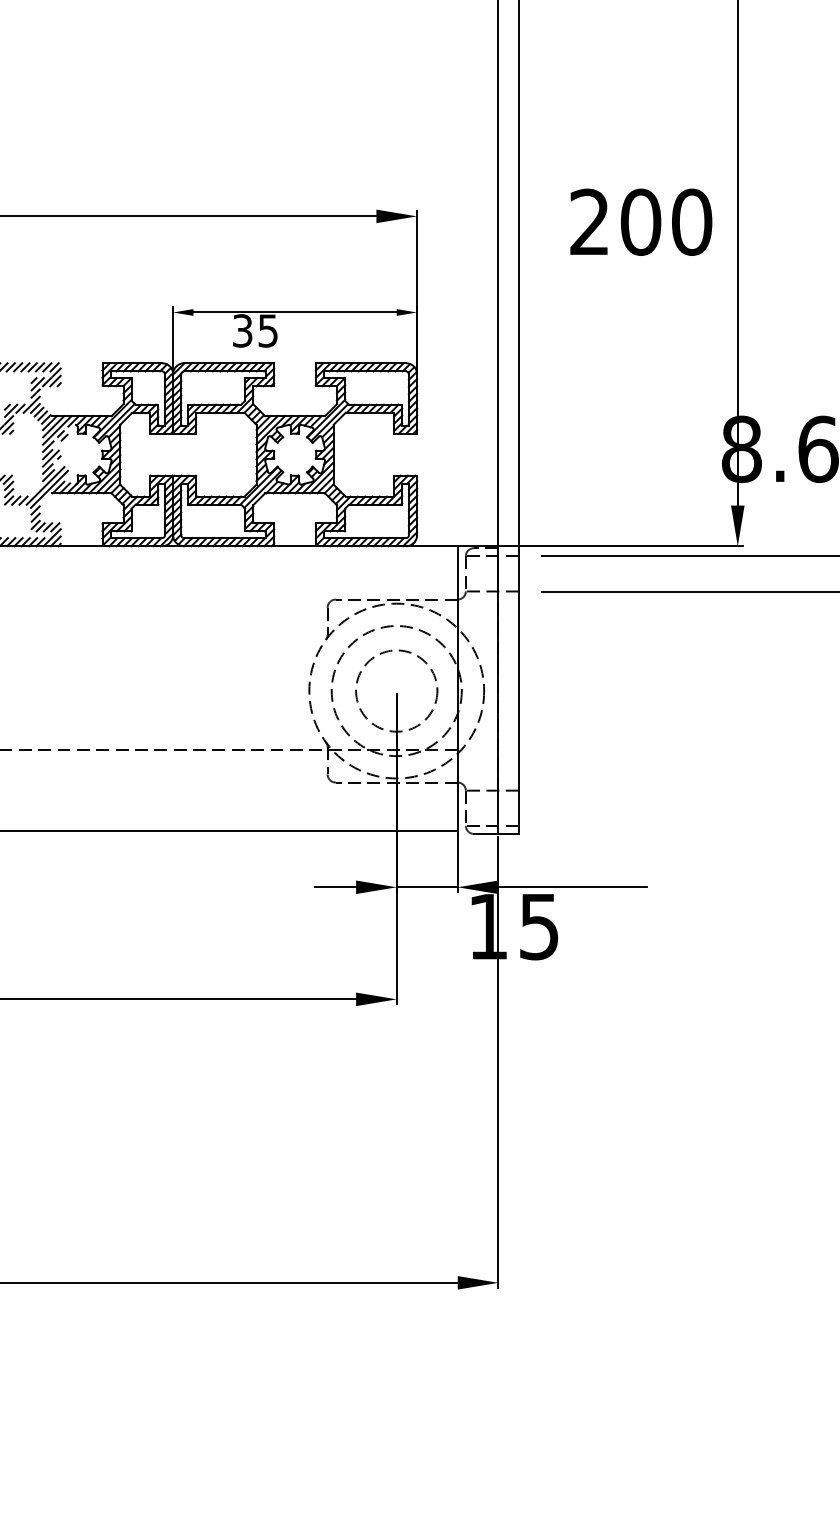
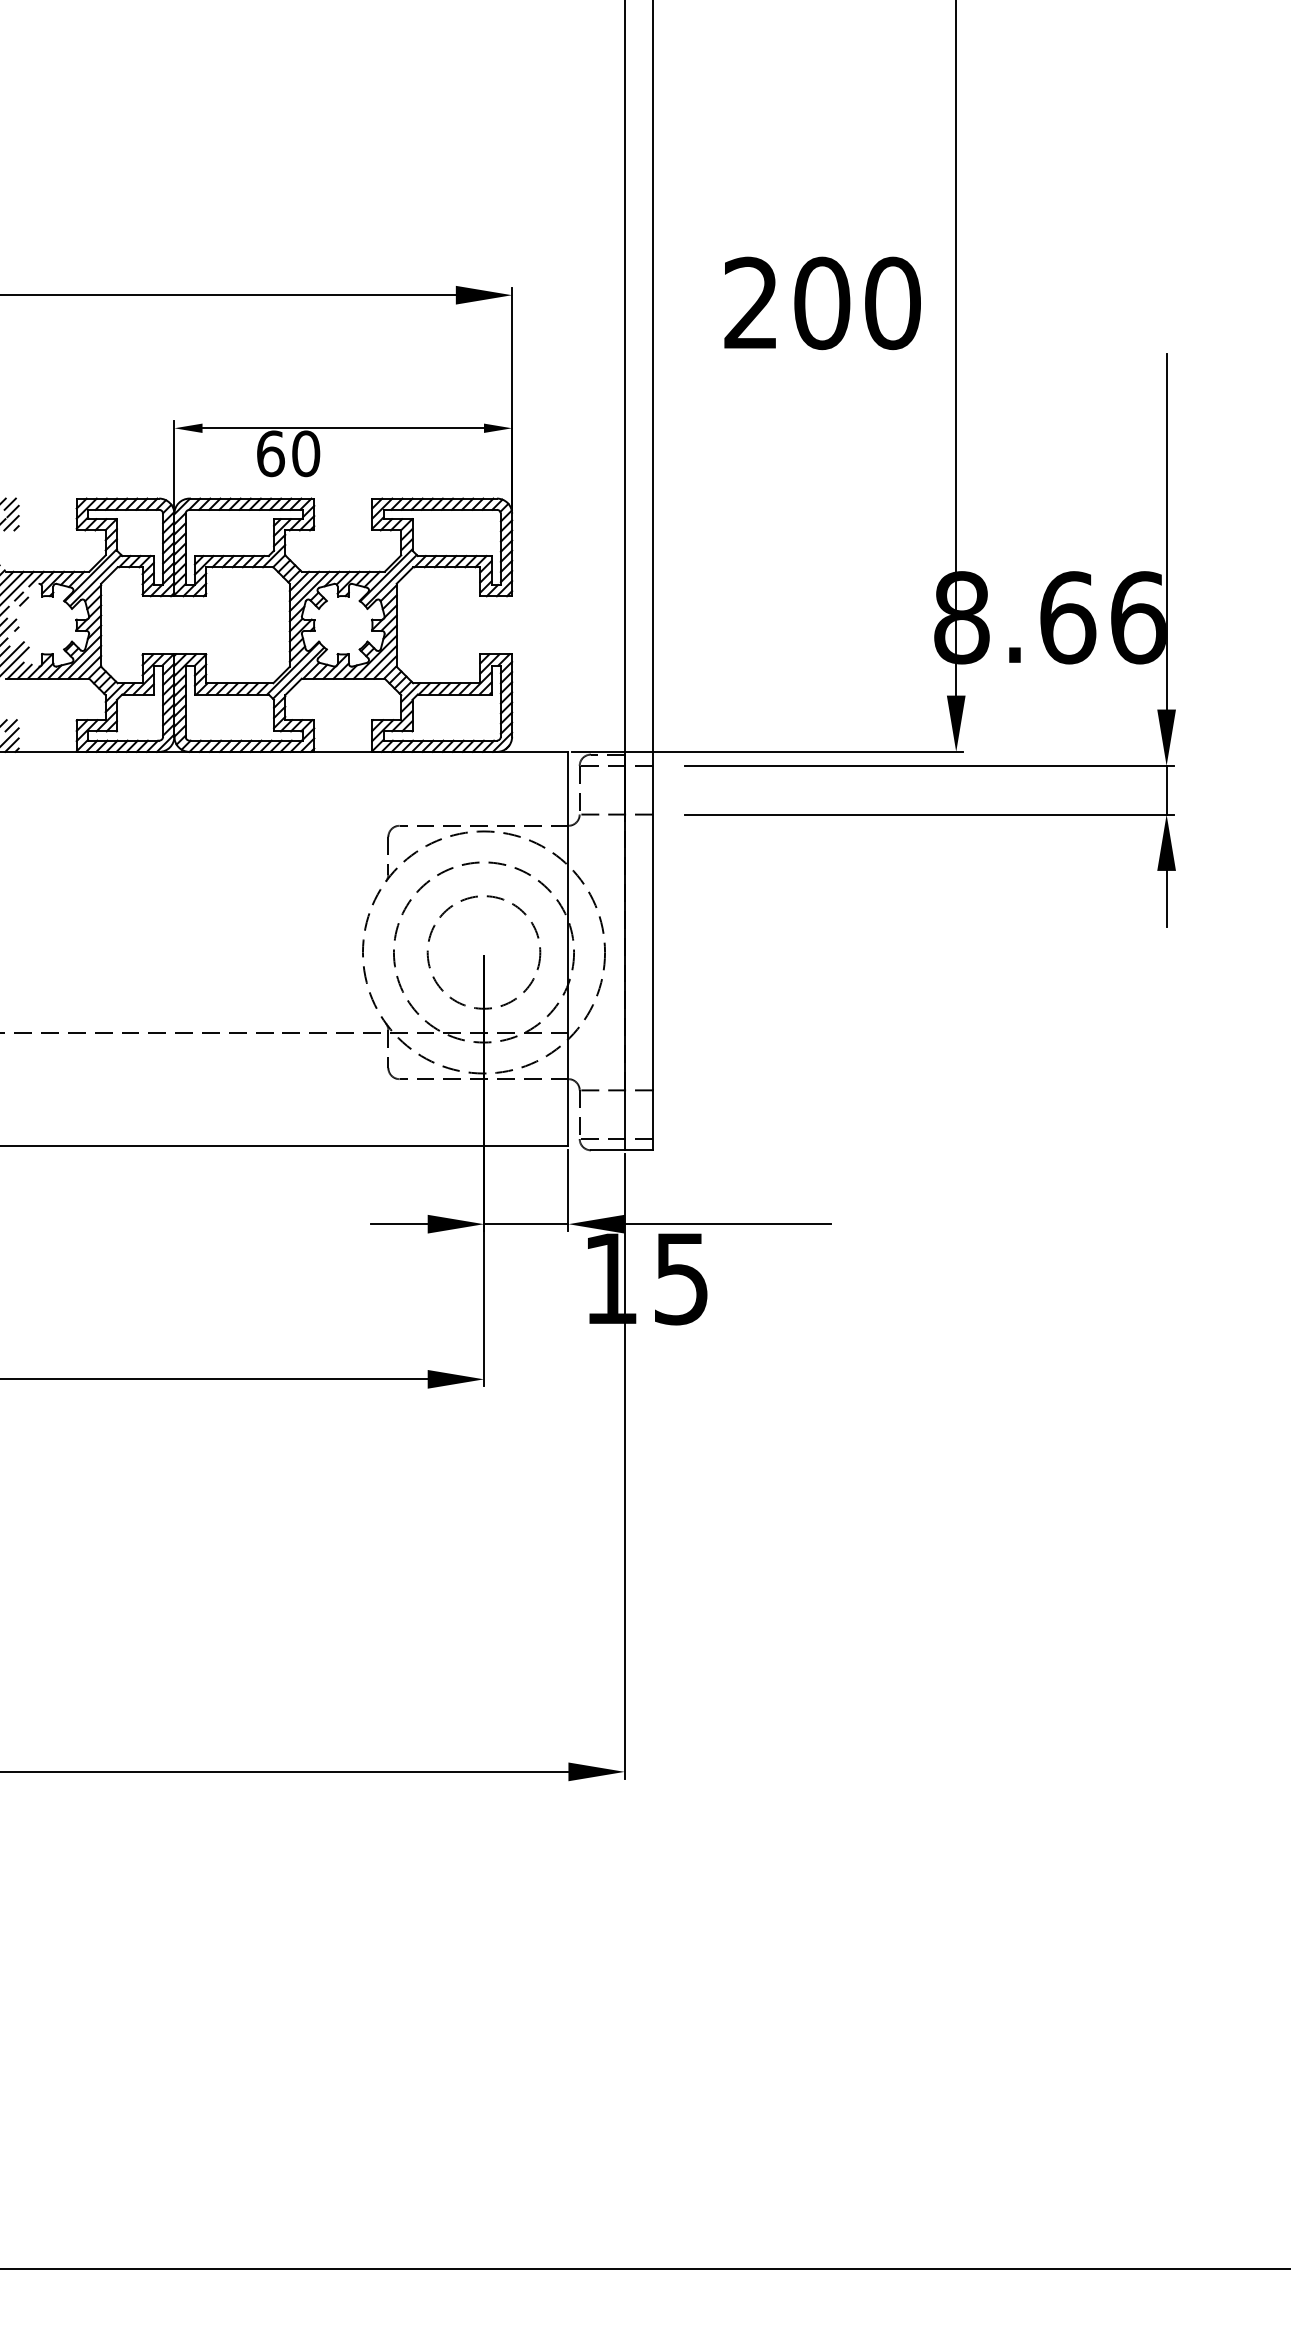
text: (255, 330) -> (288, 453), 35 -> 60

